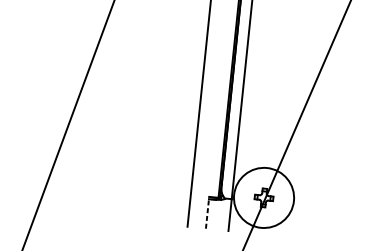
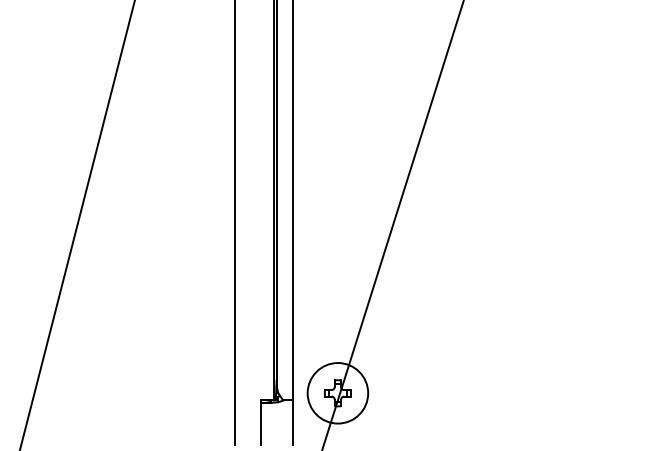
circle: (263, 198) -> (337, 393), size x0.71
line: (207, 212) -> (260, 422), dashed -> solid

